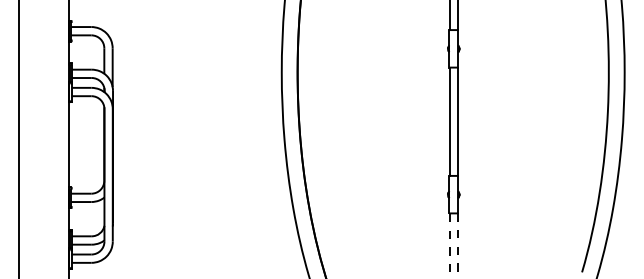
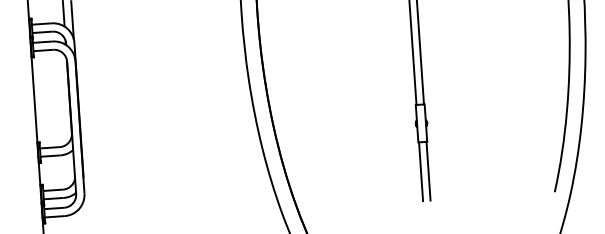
line: (450, 242) -> (421, 171), dashed -> solid
line: (457, 243) -> (428, 171), dashed -> solid

